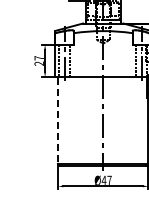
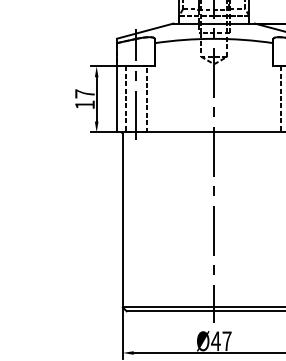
text: (38, 63) -> (83, 104), 27 -> 17
line: (58, 120) -> (123, 219), dashed -> solid

